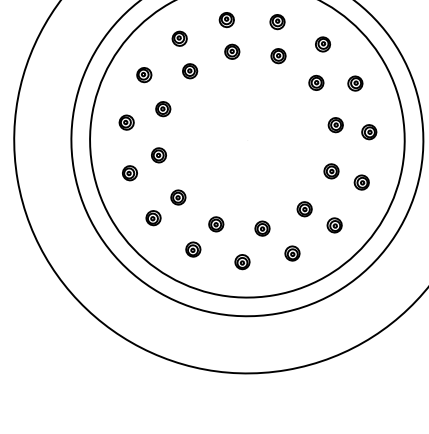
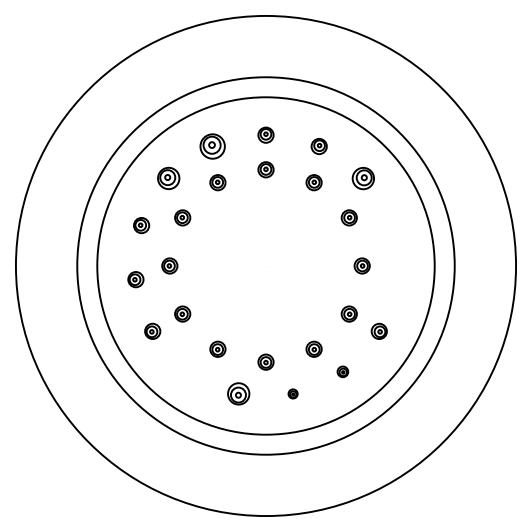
part: (179, 38) -> (212, 146), size x1.6
part: (322, 43) -> (362, 177), size x1.4
part: (144, 75) -> (168, 178), size x1.4
part: (354, 83) -> (389, 225), removed
part: (368, 132) -> (395, 279), removed
part: (334, 225) -> (342, 371), size x0.7
part: (192, 249) -> (188, 371), removed
part: (291, 253) -> (292, 393), size x0.6
part: (242, 261) -> (238, 393), size x1.4

